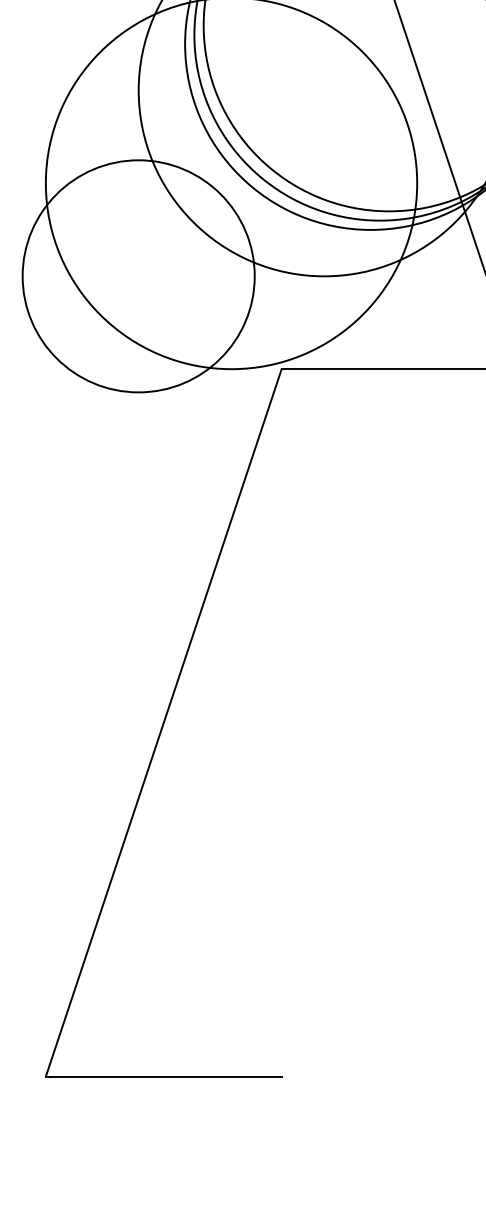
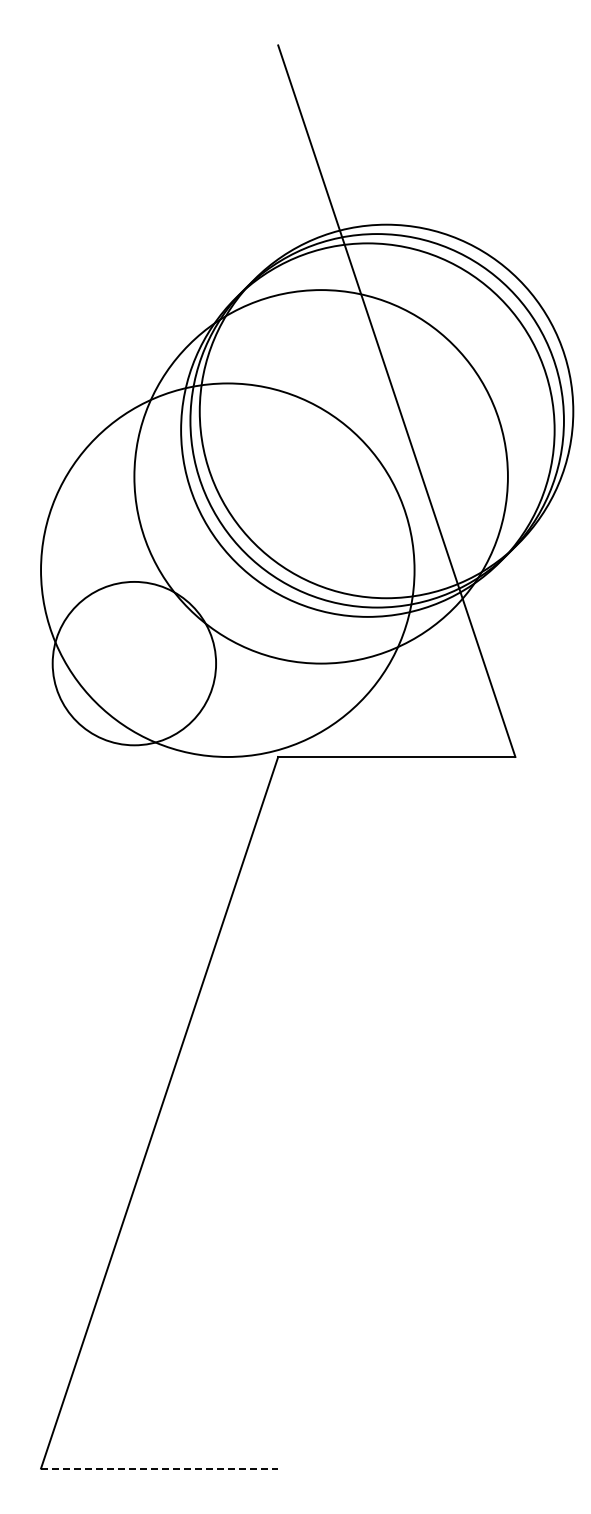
circle: (138, 276) -> (134, 663), size x0.7
line: (163, 1076) -> (159, 1468), solid -> dashed

